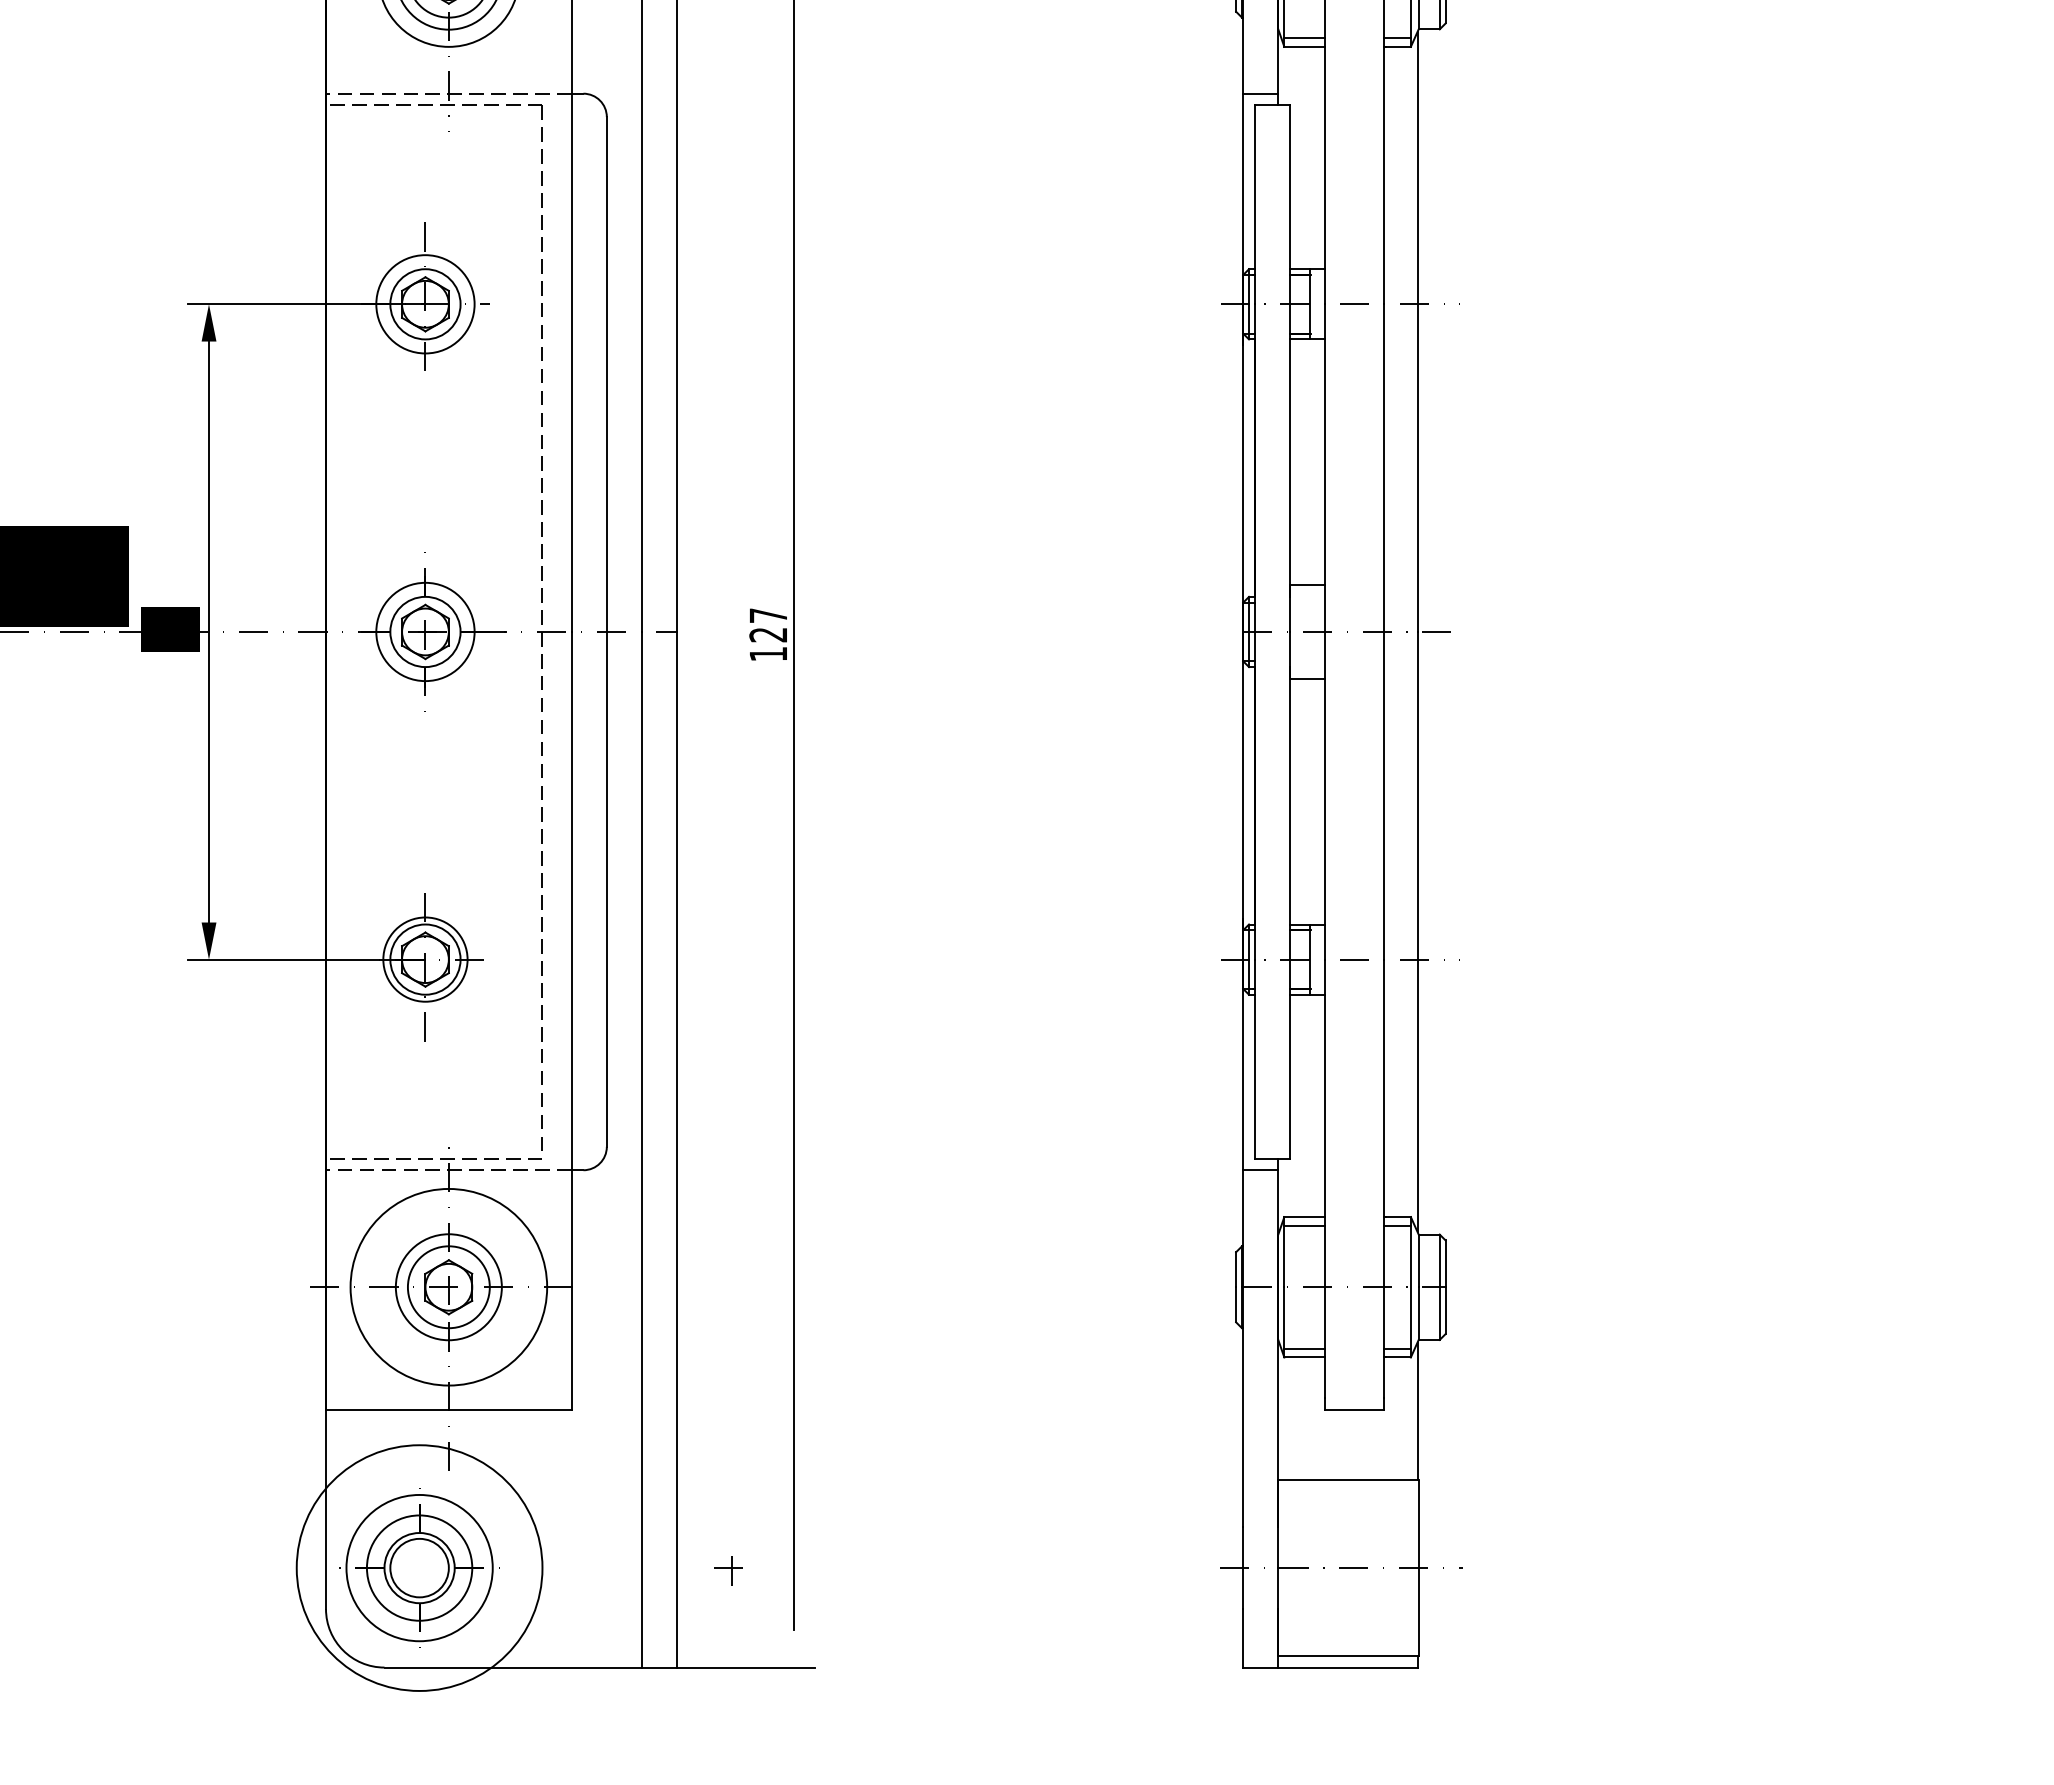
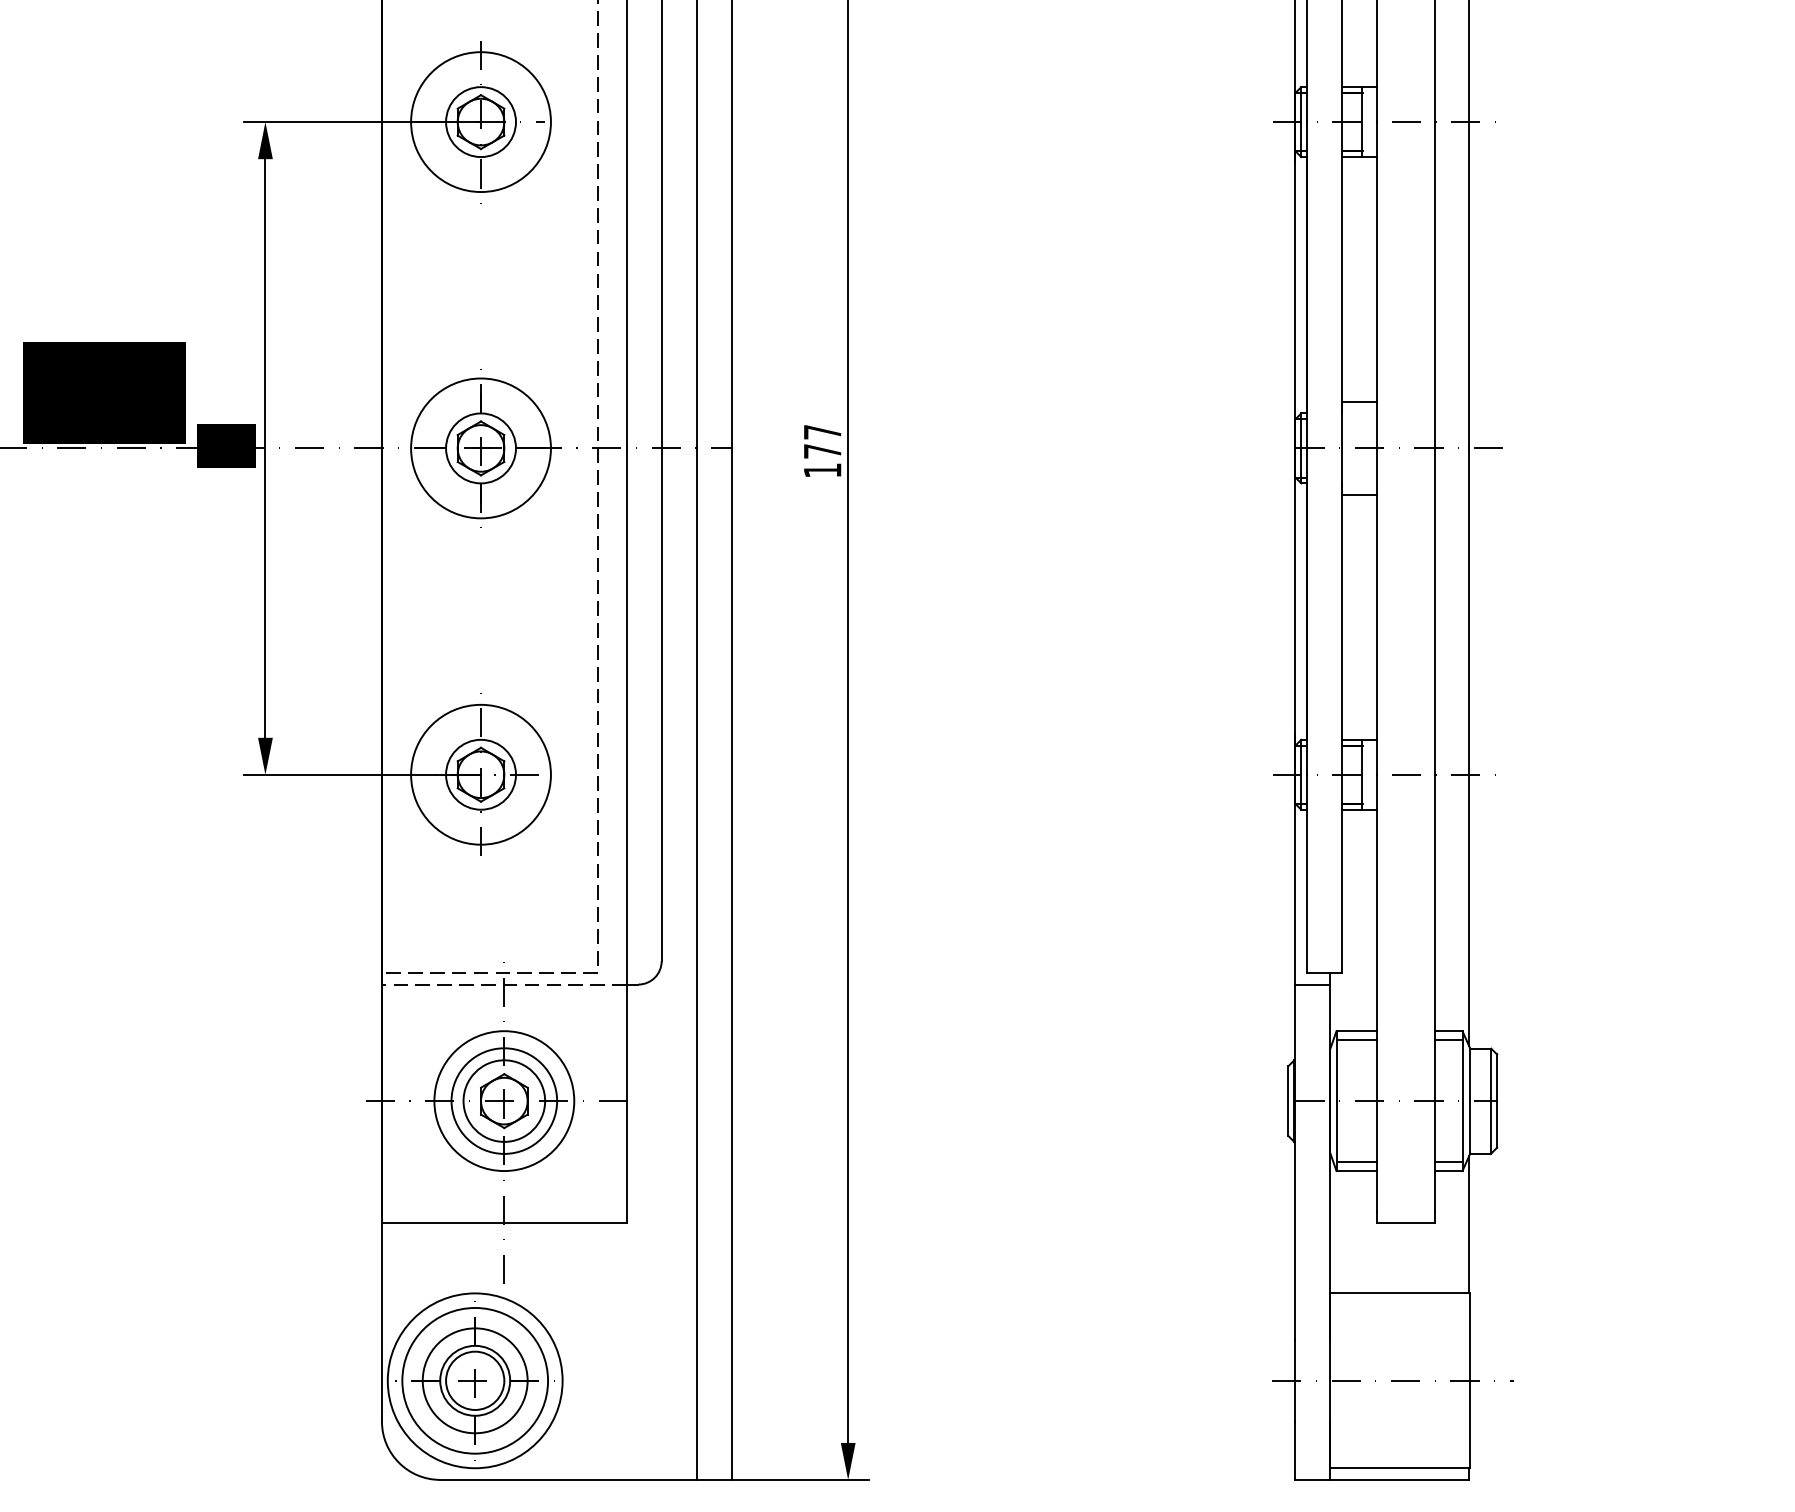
circle: (425, 304) -> (481, 122), size x1.43
circle: (425, 631) -> (481, 447), size x1.43
text: (767, 635) -> (821, 451), 127 -> 177
circle: (425, 959) -> (481, 774), size x1.67
circle: (448, 1287) -> (503, 1101), size x0.71
circle: (419, 1567) -> (475, 1380), size x0.71
part: (728, 1570) -> (472, 1383), moved
fill: (793, 1648) -> (847, 1460), added

